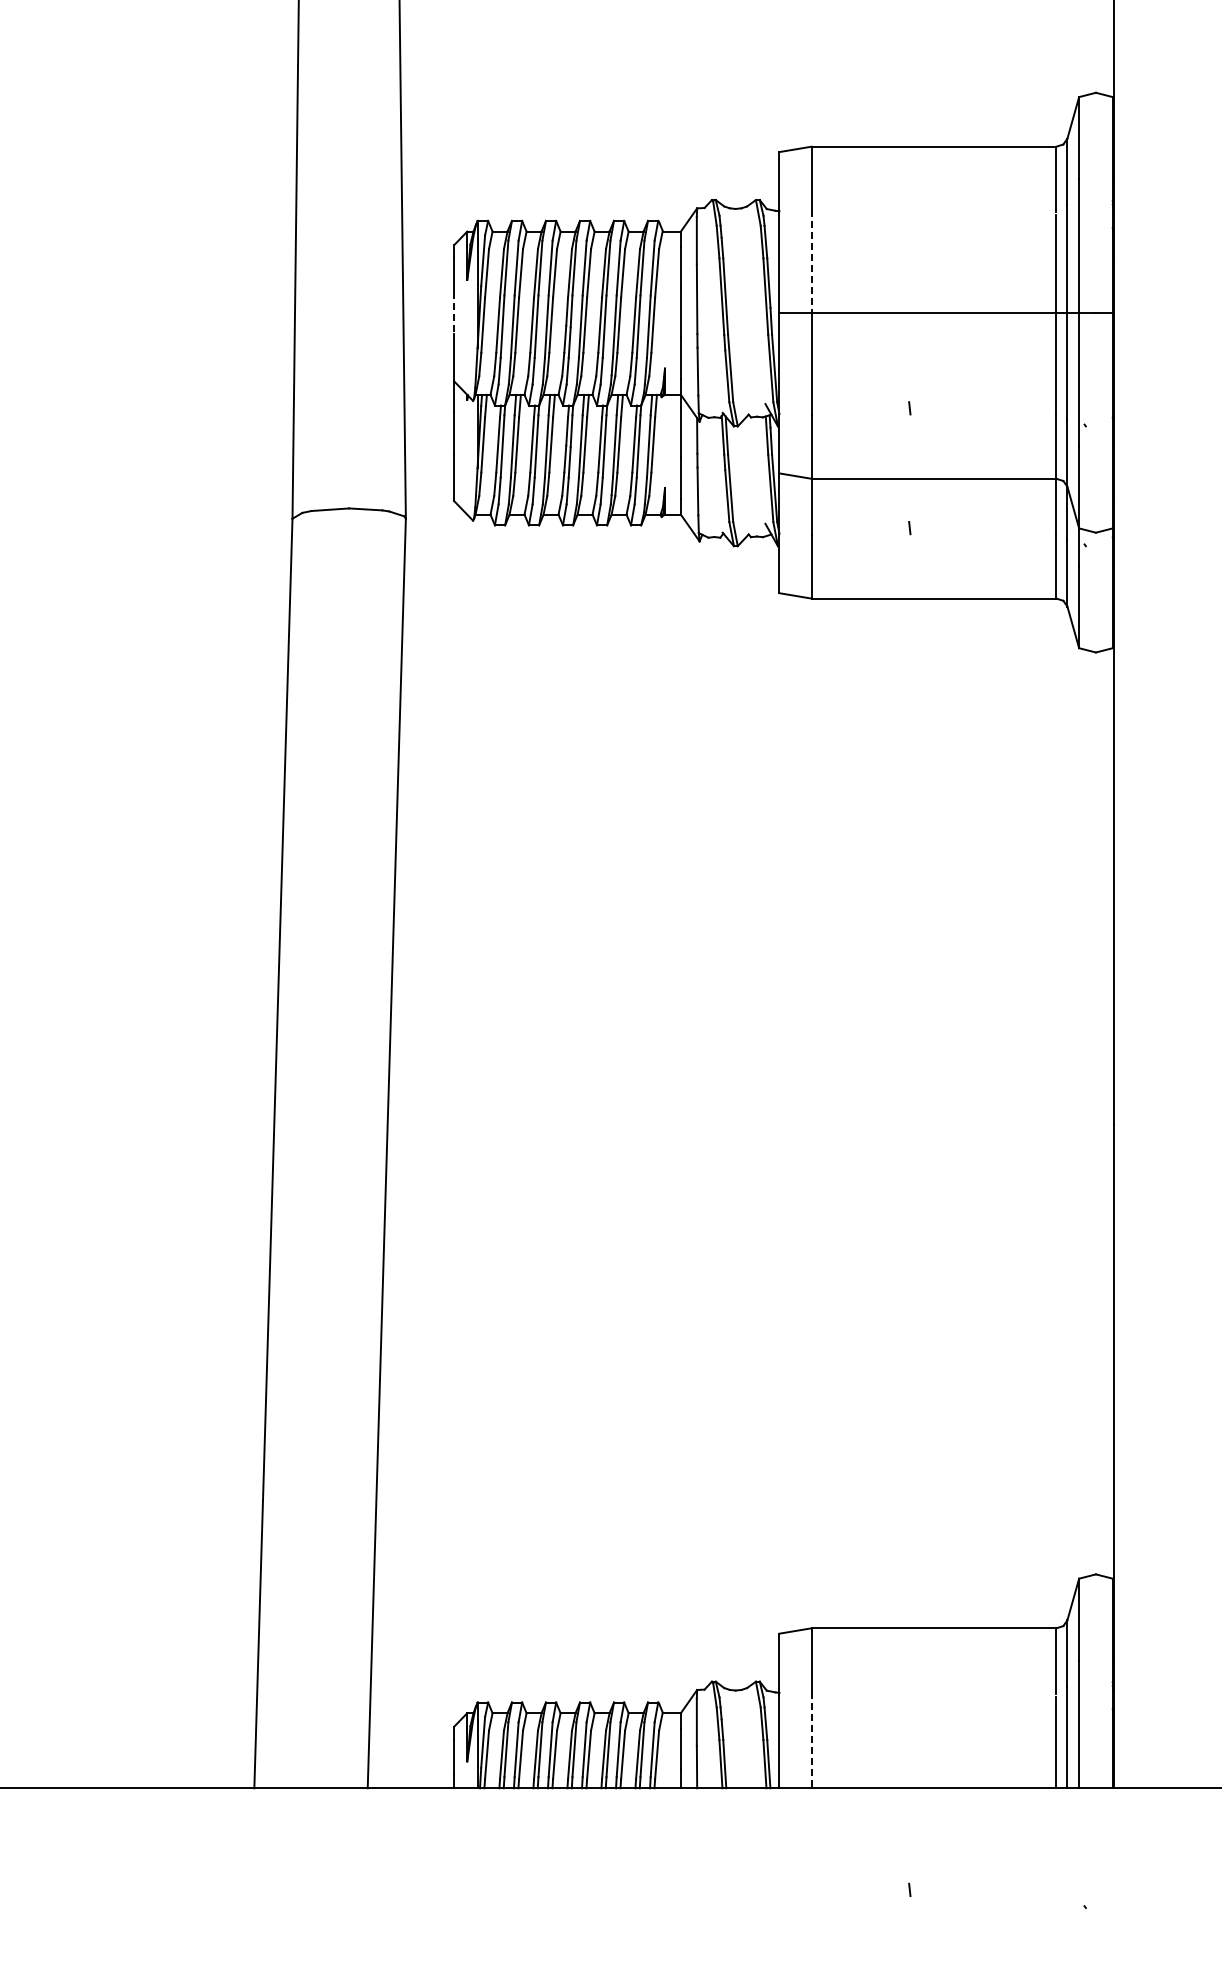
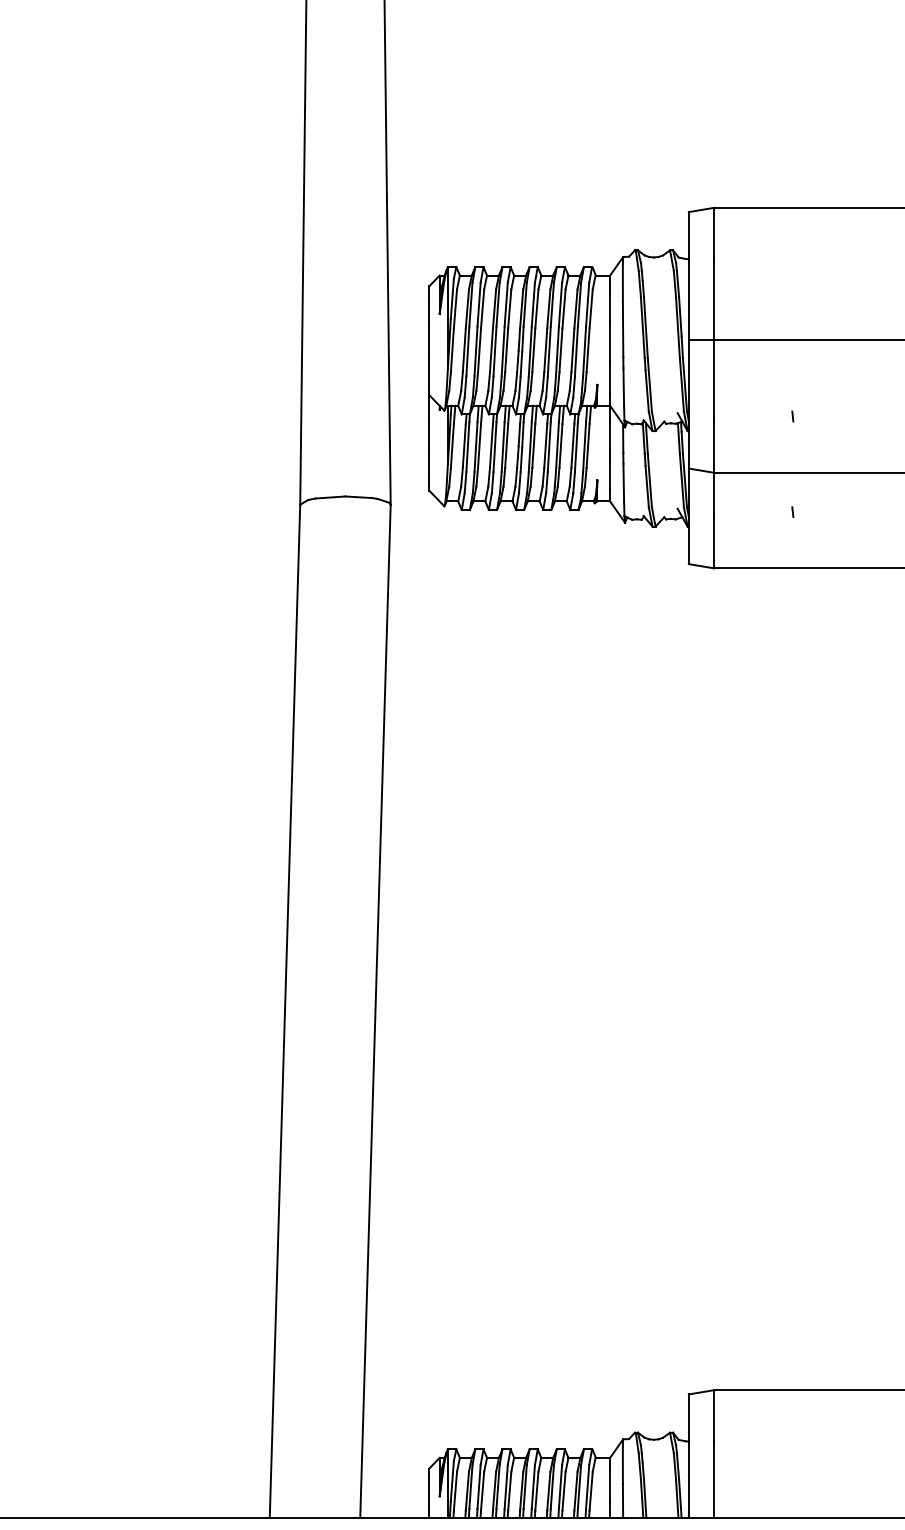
line: (811, 261) -> (714, 299), dashed -> solid
line: (454, 313) -> (429, 340), dashed -> solid
line: (811, 1740) -> (714, 1479), dashed -> solid

